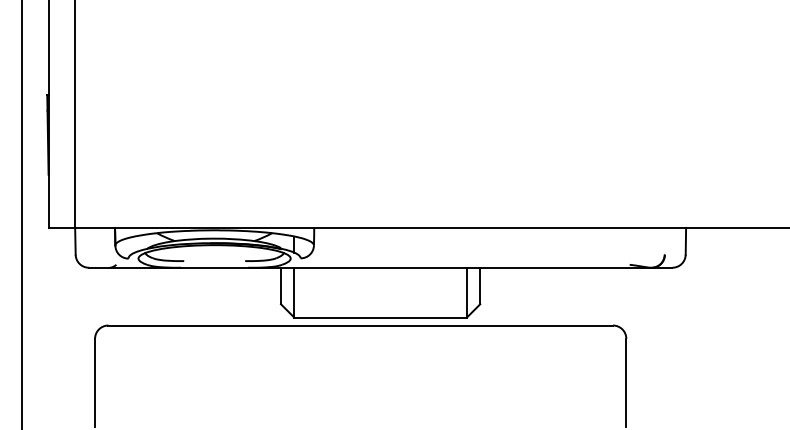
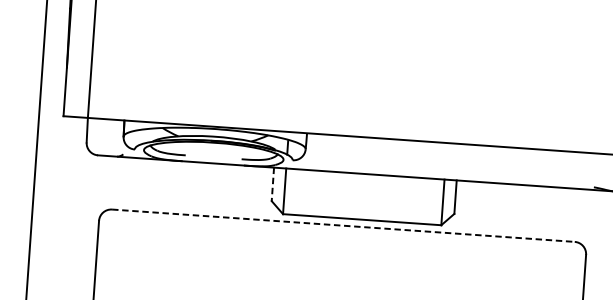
line: (281, 286) -> (273, 184), solid -> dashed
line: (361, 325) -> (344, 225), solid -> dashed

